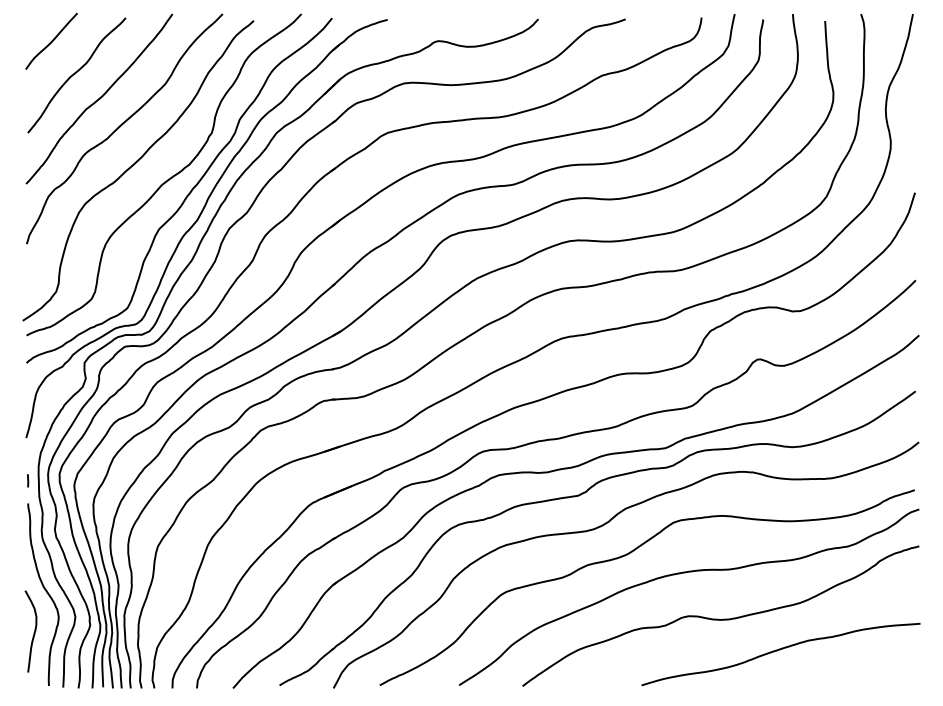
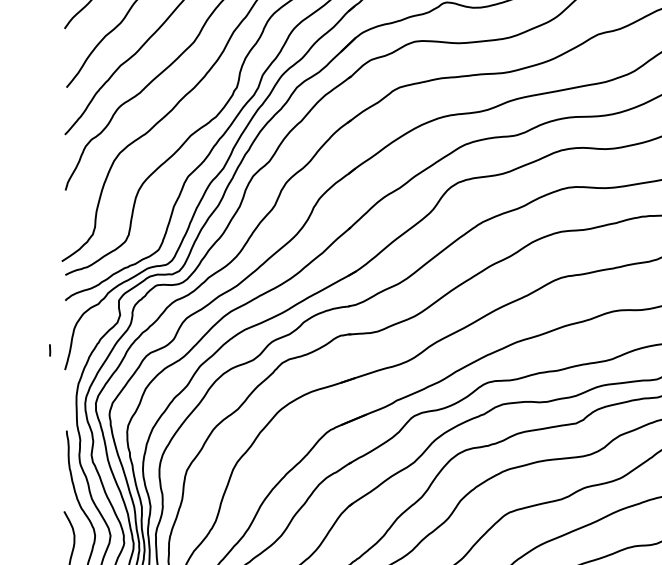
line: (28, 480) -> (50, 350), moved

